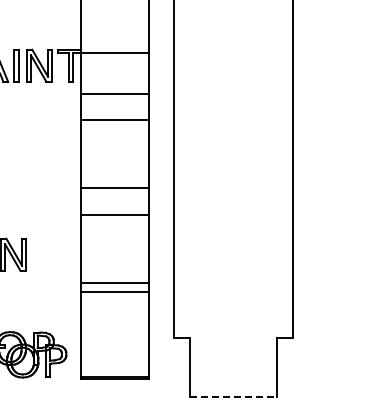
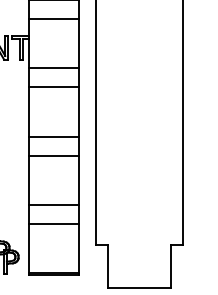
line: (115, 52) -> (54, 18), moved
line: (115, 291) -> (54, 223), moved
line: (233, 396) -> (139, 287), dashed -> solid

